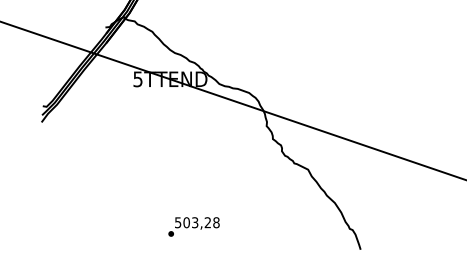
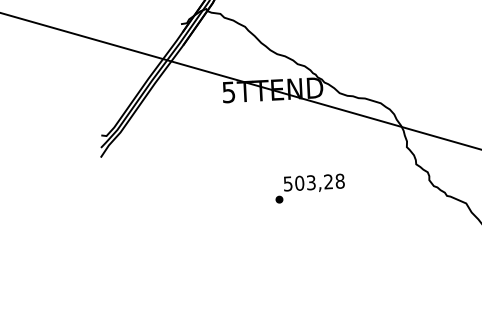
text: (193, 226) -> (309, 187), moved

